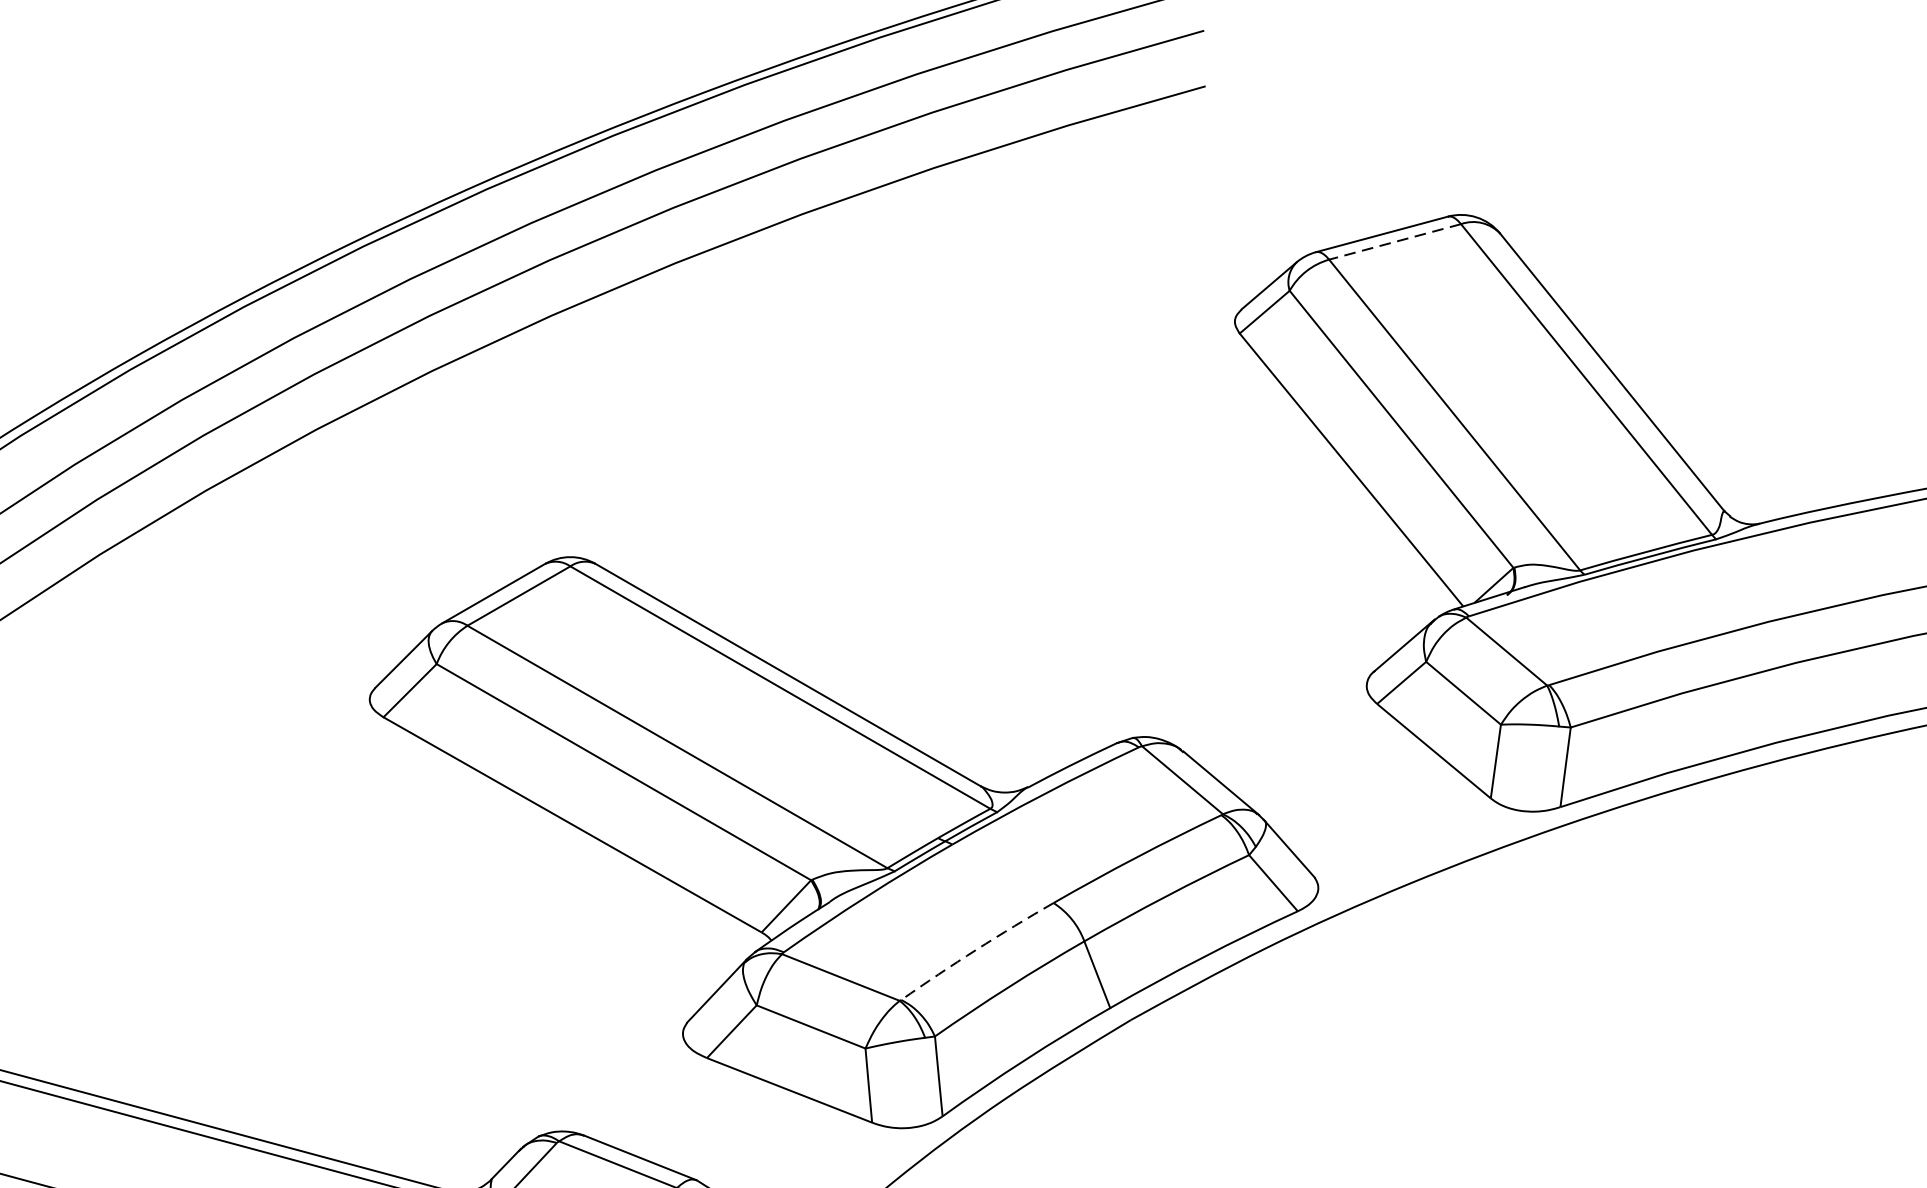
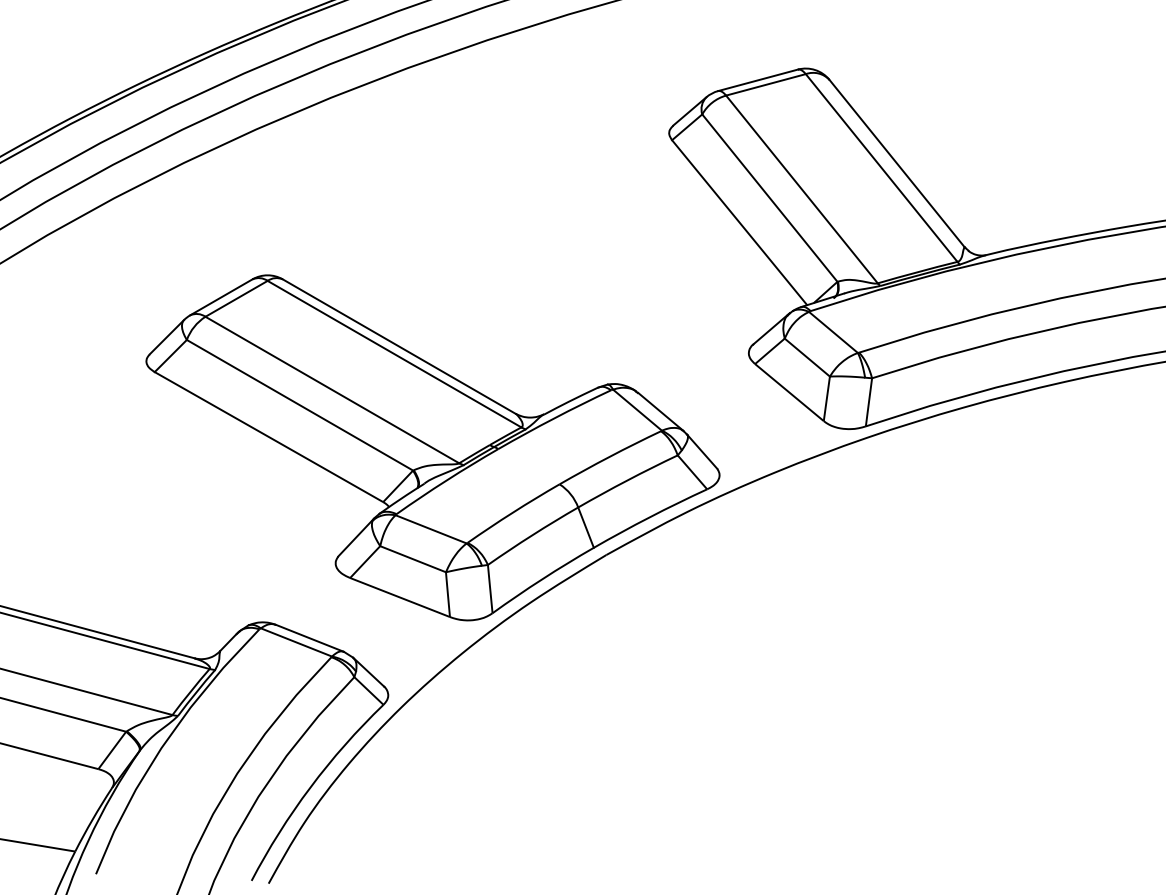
line: (1394, 242) -> (765, 85), dashed -> solid
arc: (975, 949) -> (512, 512), dashed -> solid

